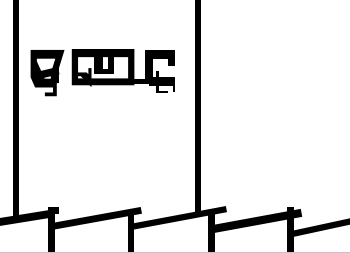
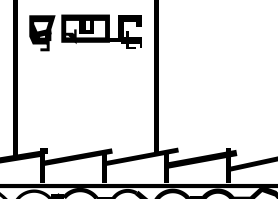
part: (102, 72) -> (85, 32), moved

